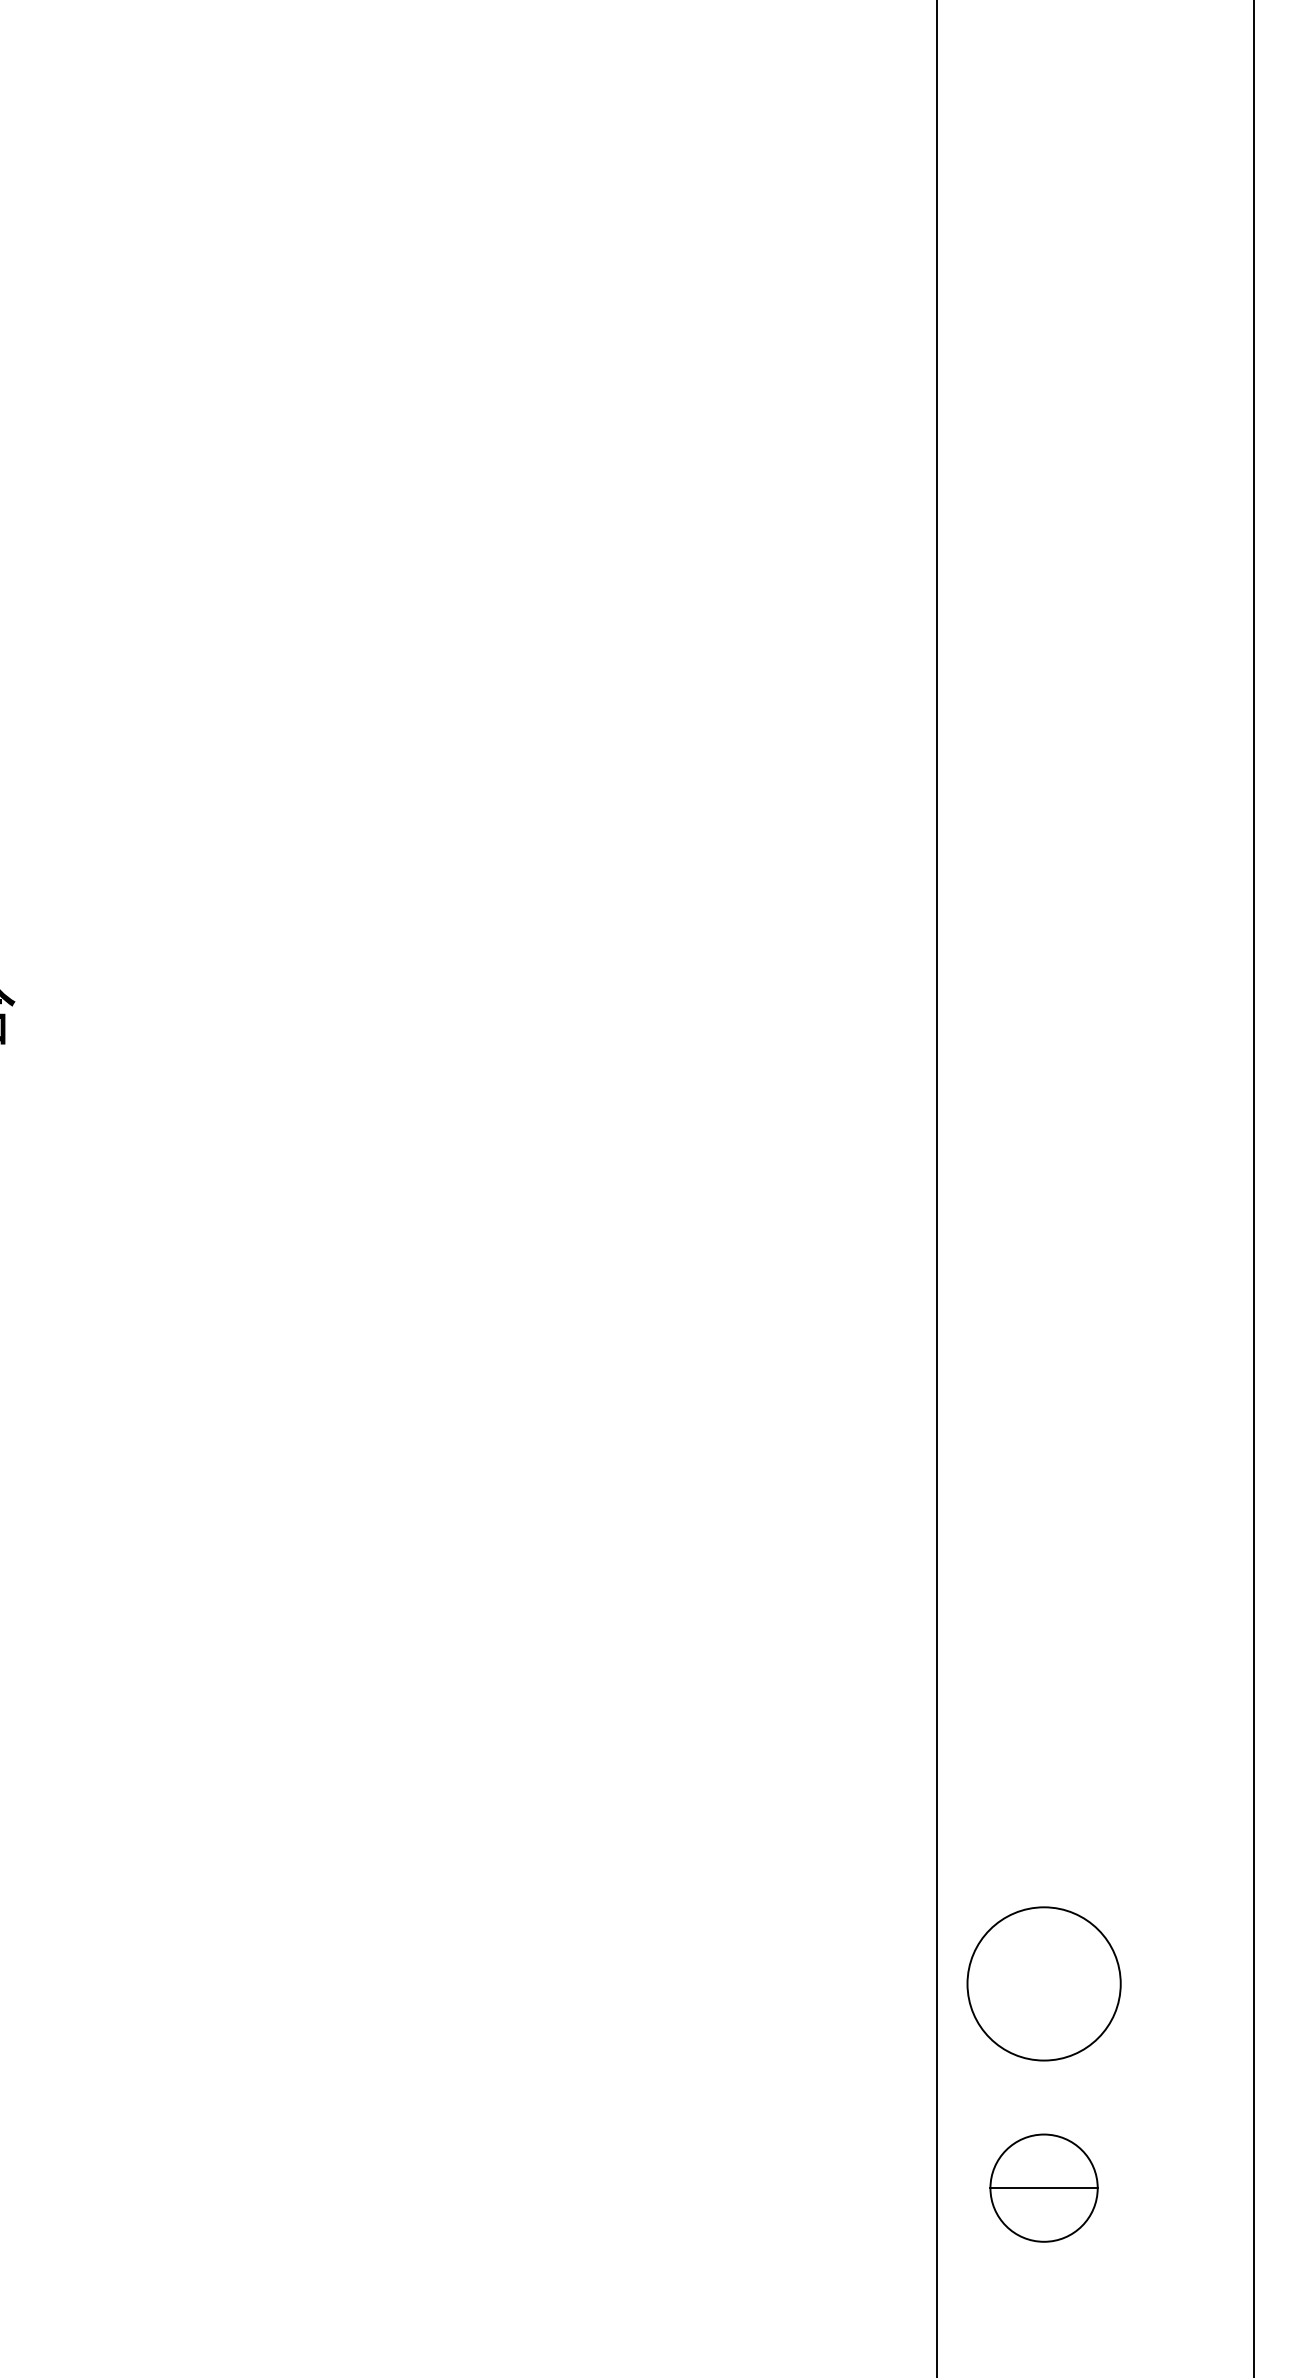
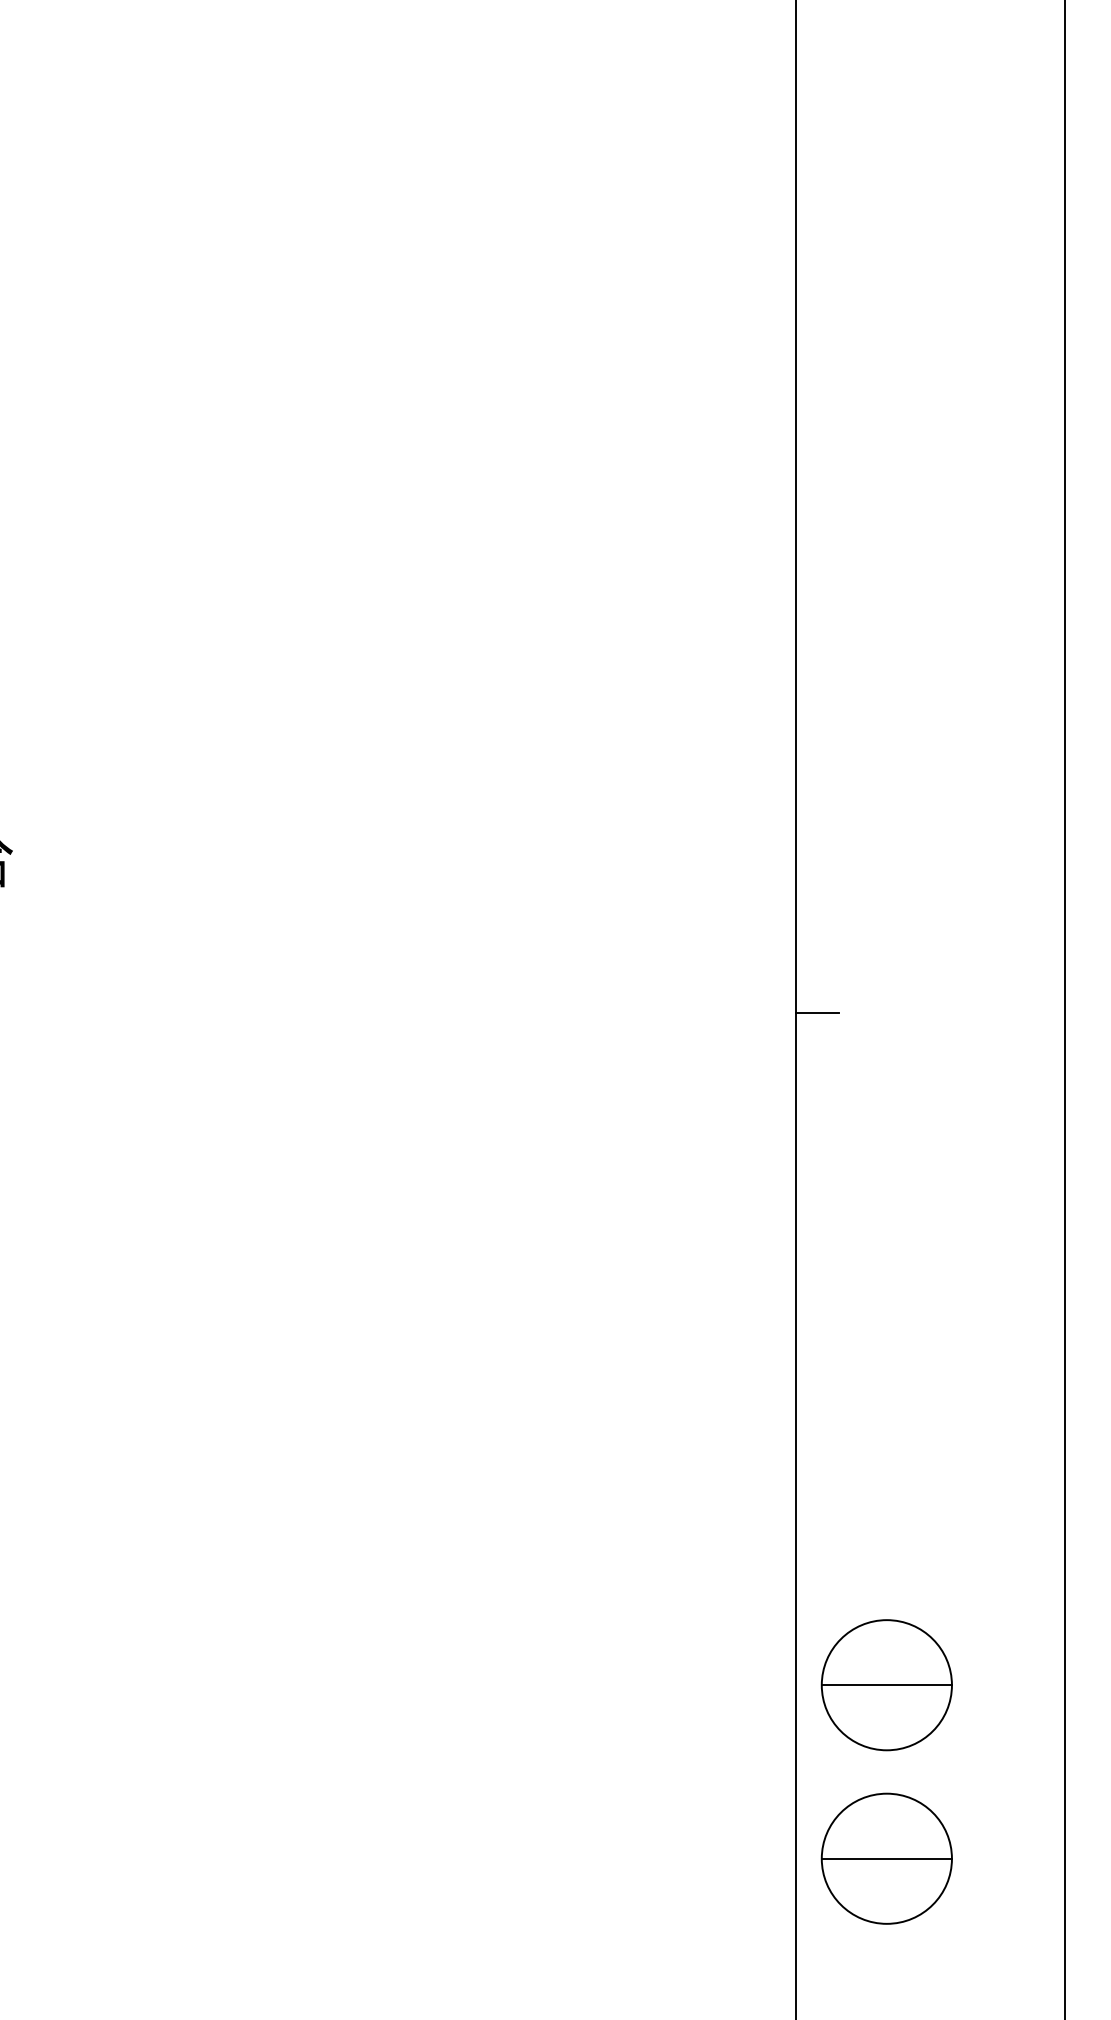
line: (961, 1192) -> (816, 1012), added
line: (1043, 1983) -> (886, 1684), added
part: (1043, 2187) -> (886, 1858), size x1.43

